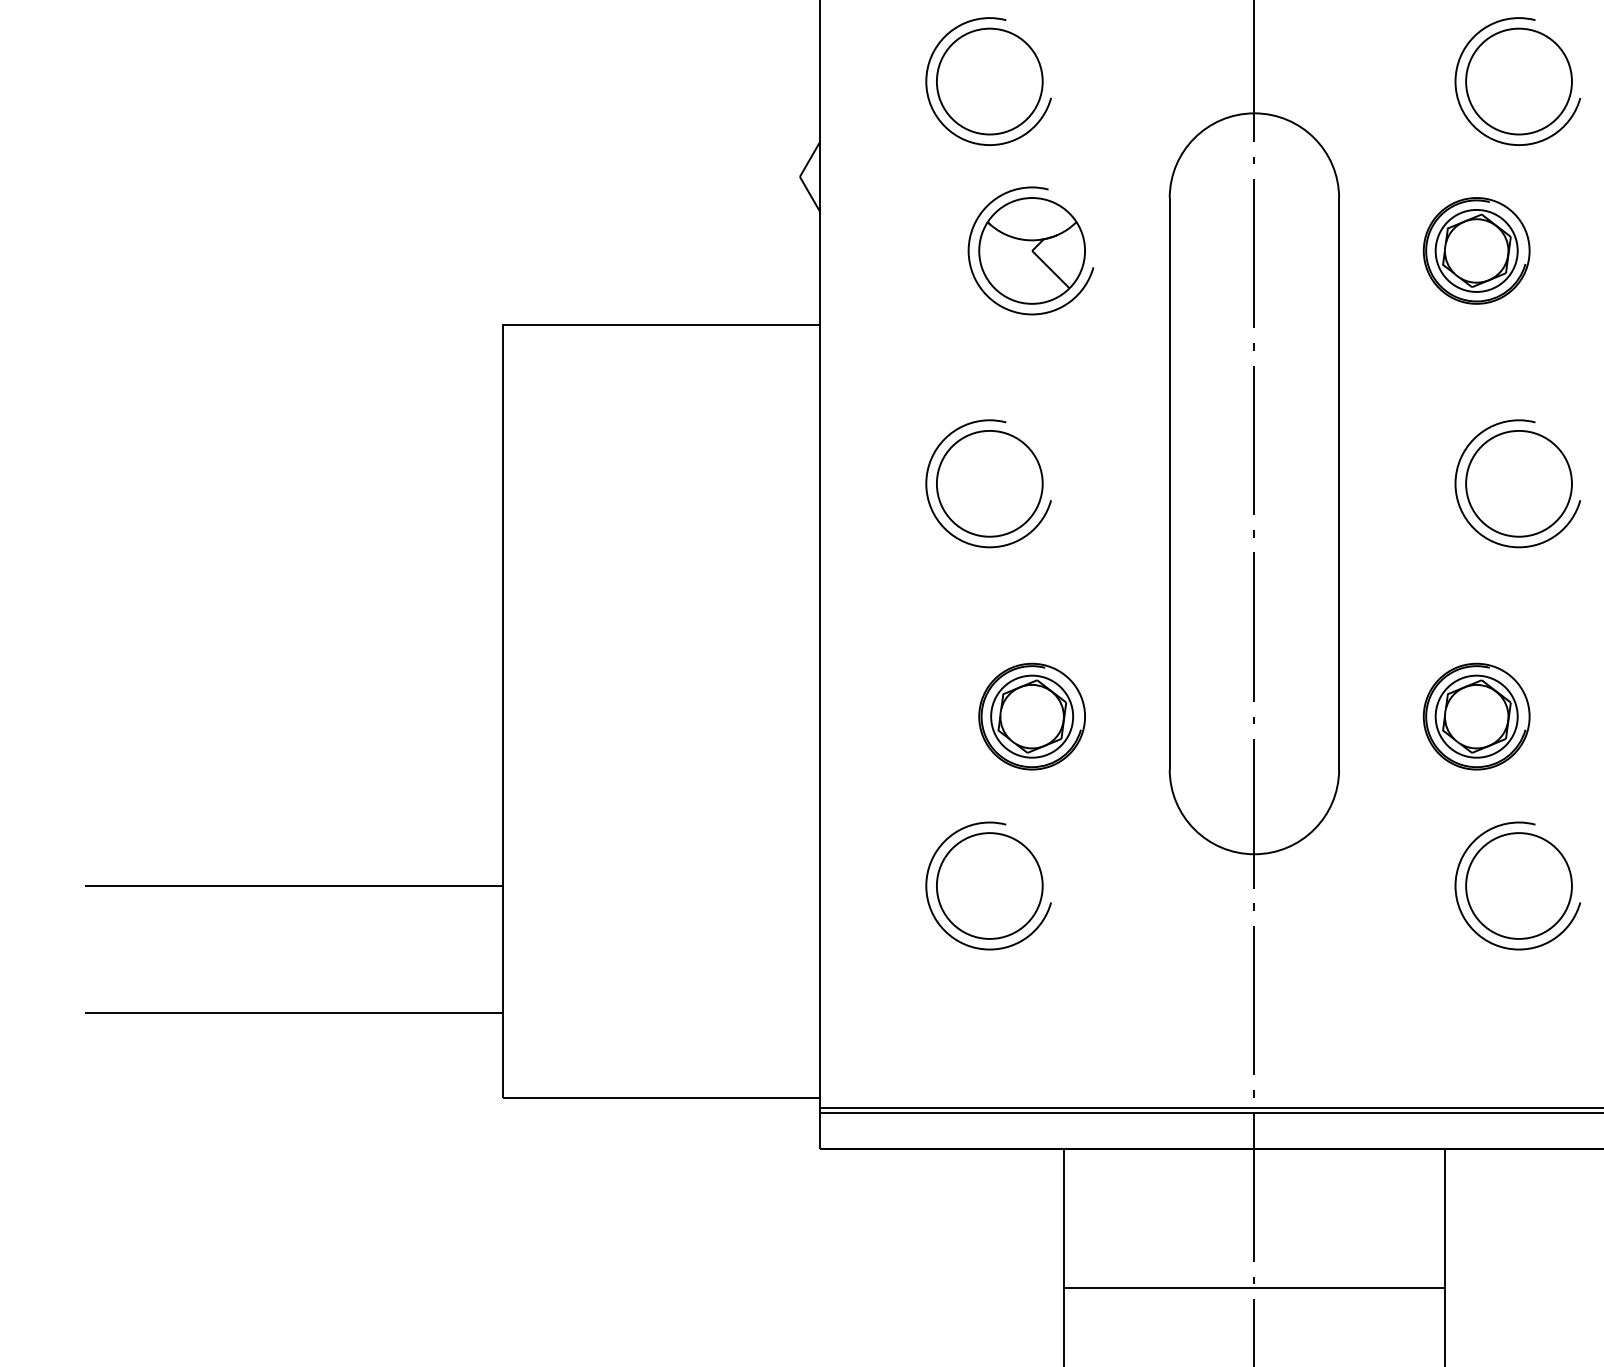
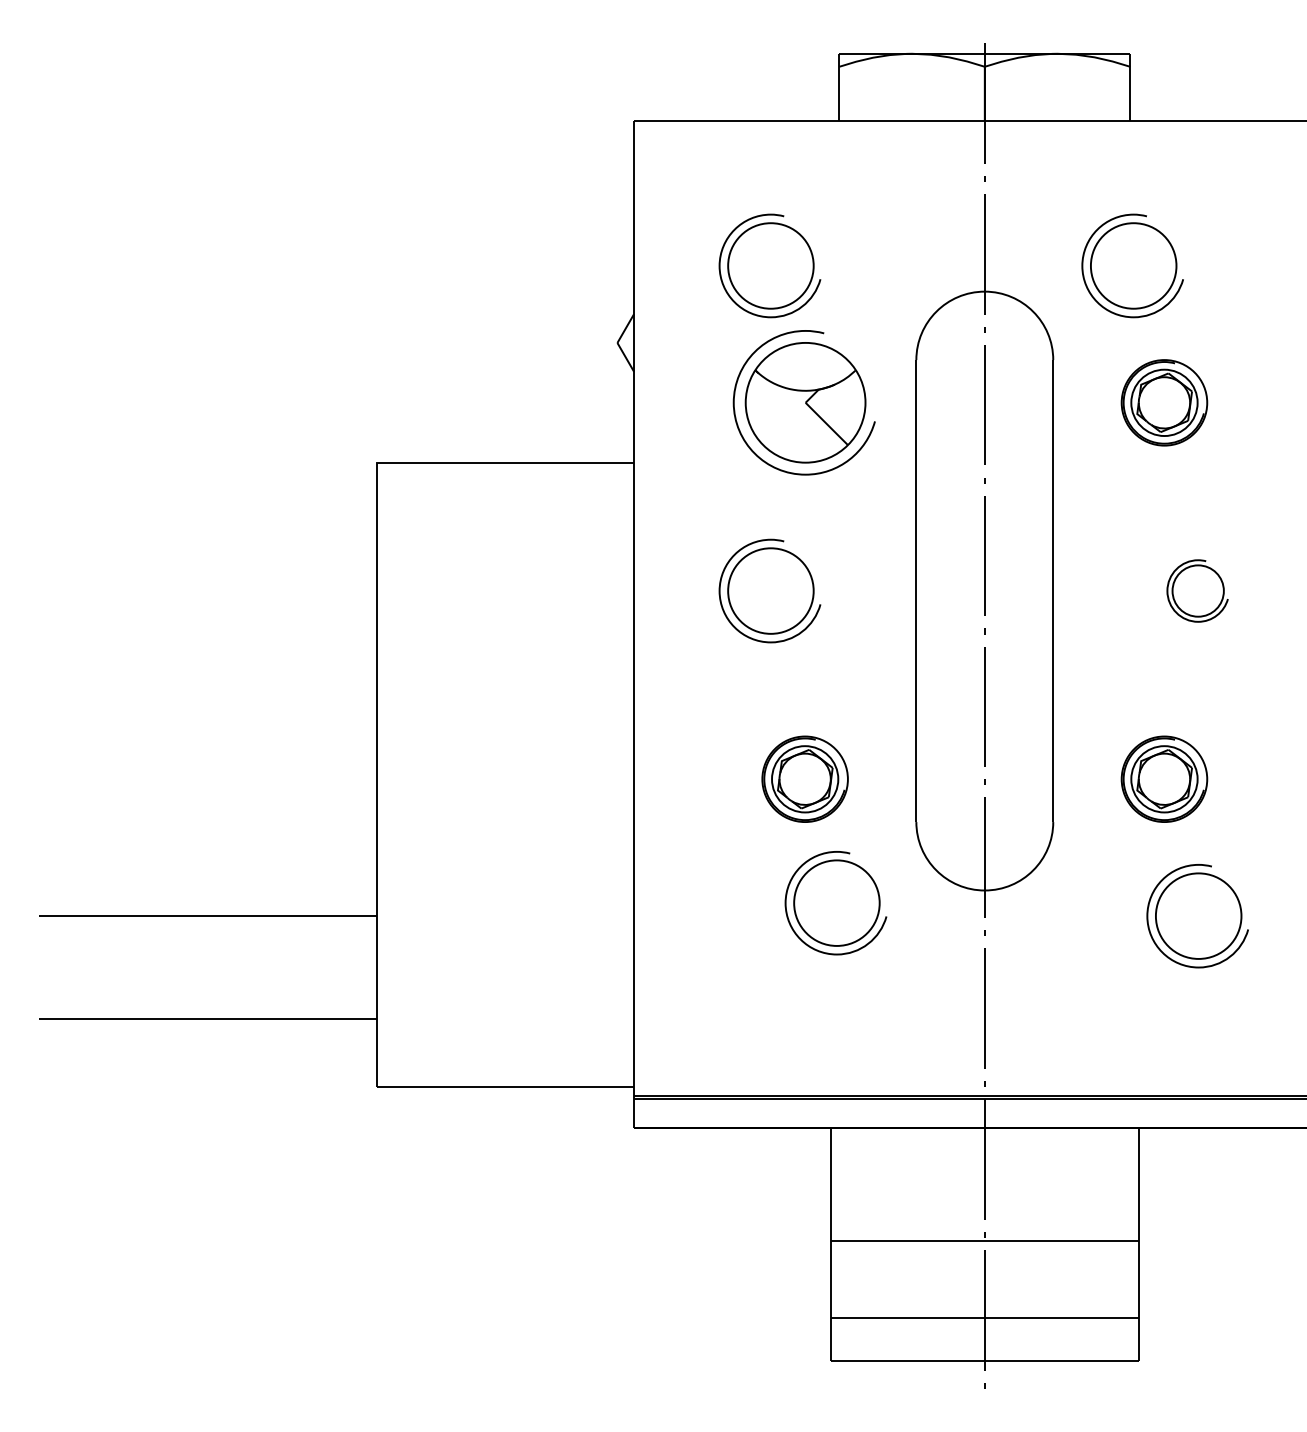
part: (1517, 81) -> (1132, 265), moved
part: (1030, 250) -> (803, 402), size x1.4
part: (1517, 483) -> (1197, 590), size x0.6
part: (988, 886) -> (835, 903), moved

